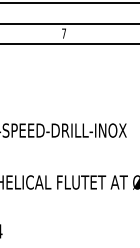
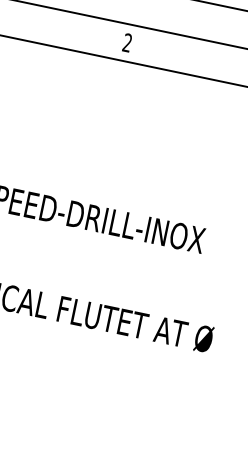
text: (63, 33) -> (126, 42), 7 -> 2

